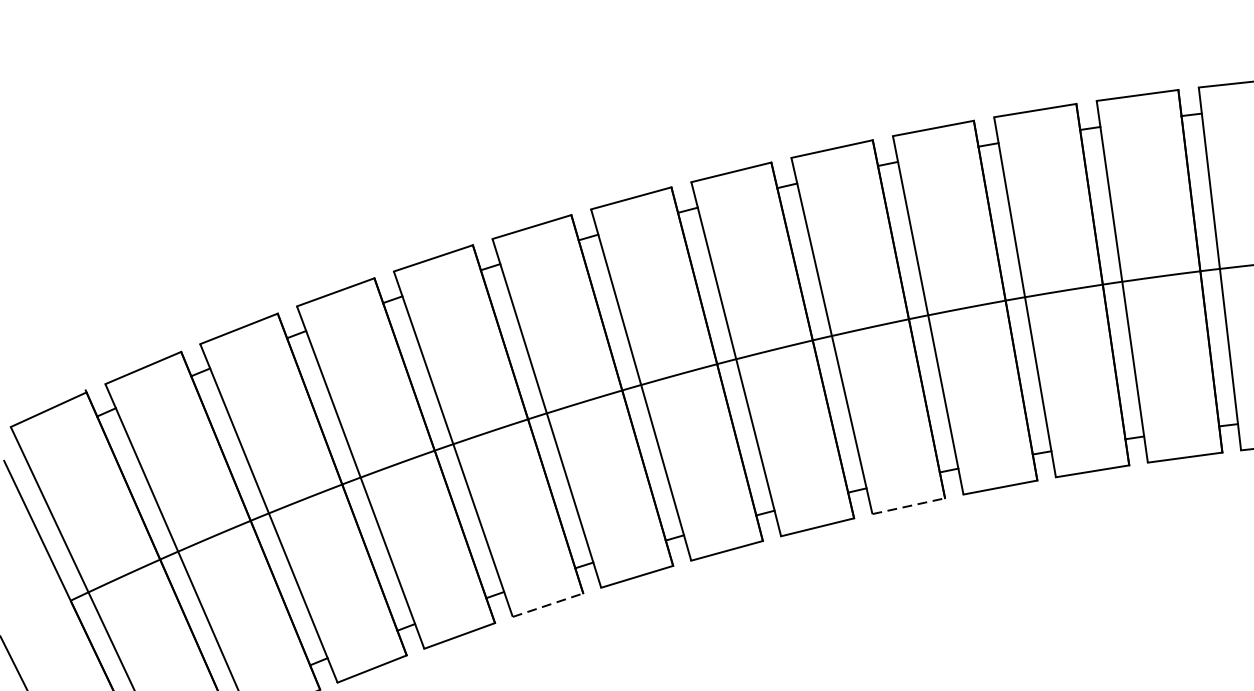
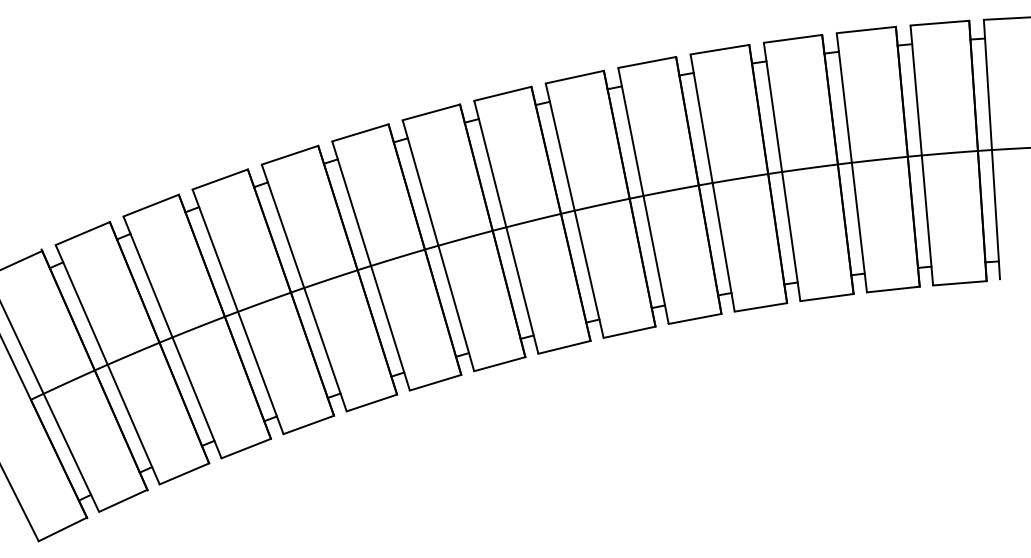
line: (908, 506) -> (629, 332), dashed -> solid
line: (547, 605) -> (371, 403), dashed -> solid

